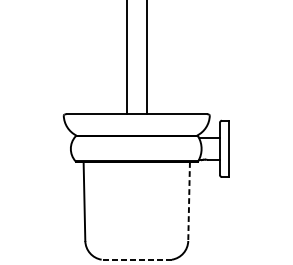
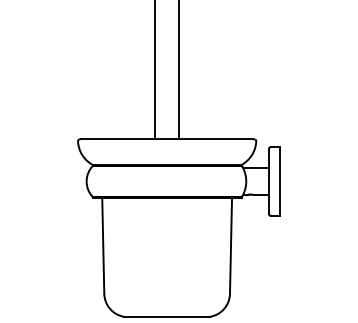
line: (189, 202) -> (231, 246), dashed -> solid
line: (137, 259) -> (167, 316), dashed -> solid

